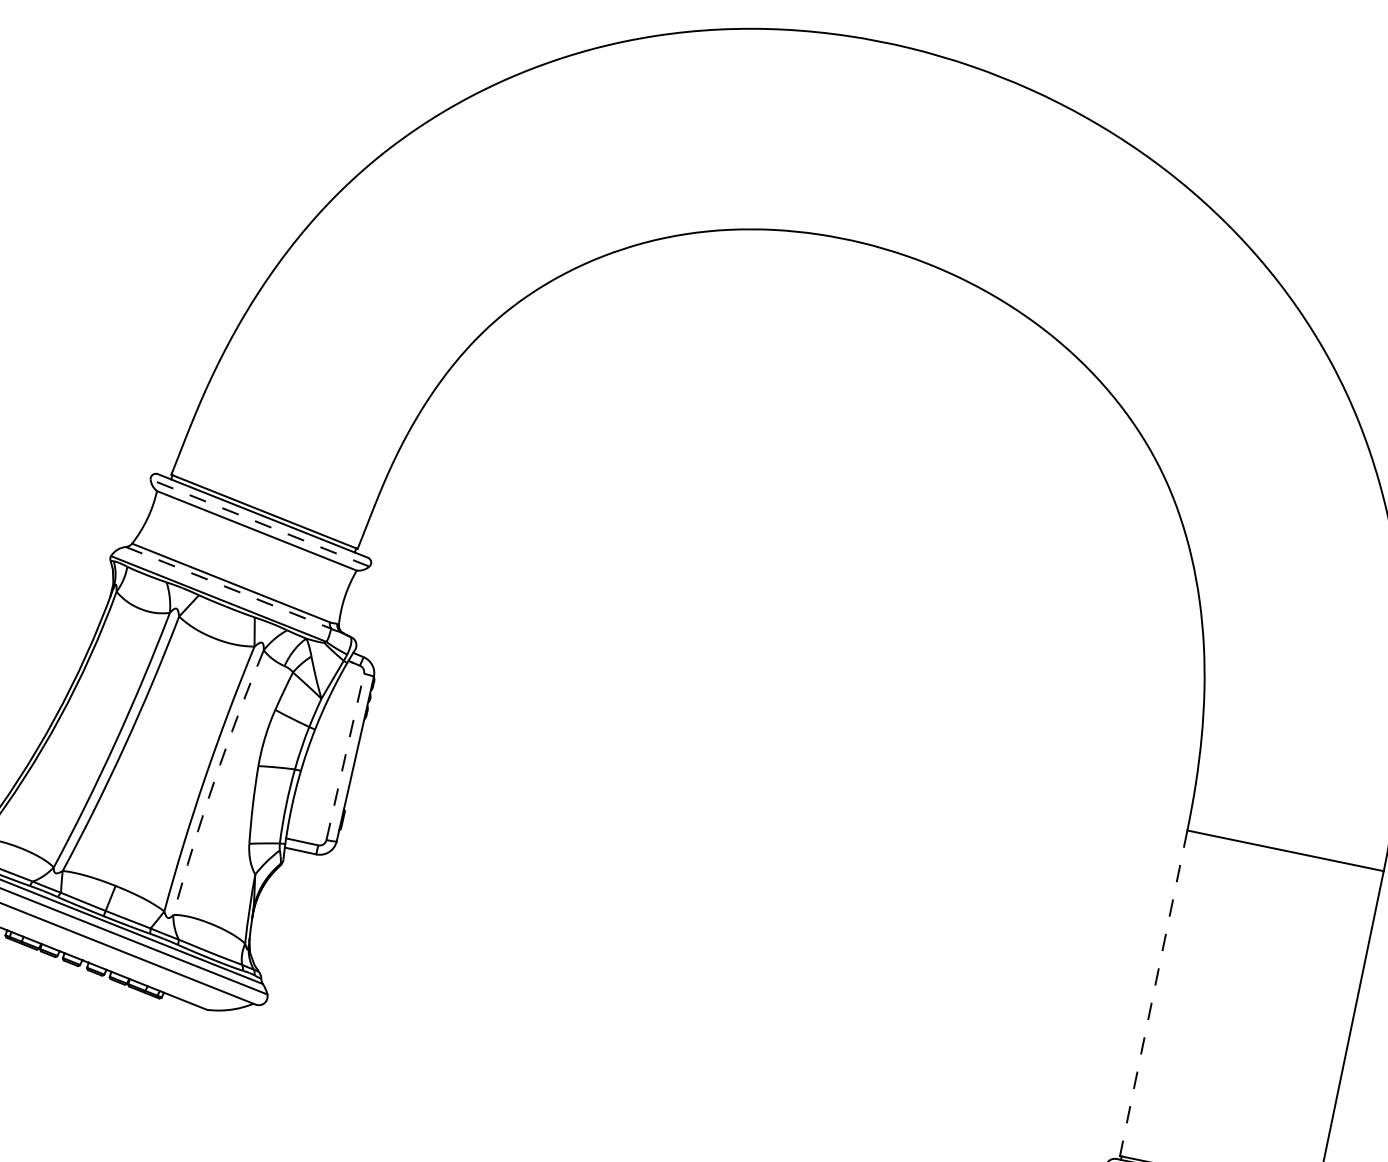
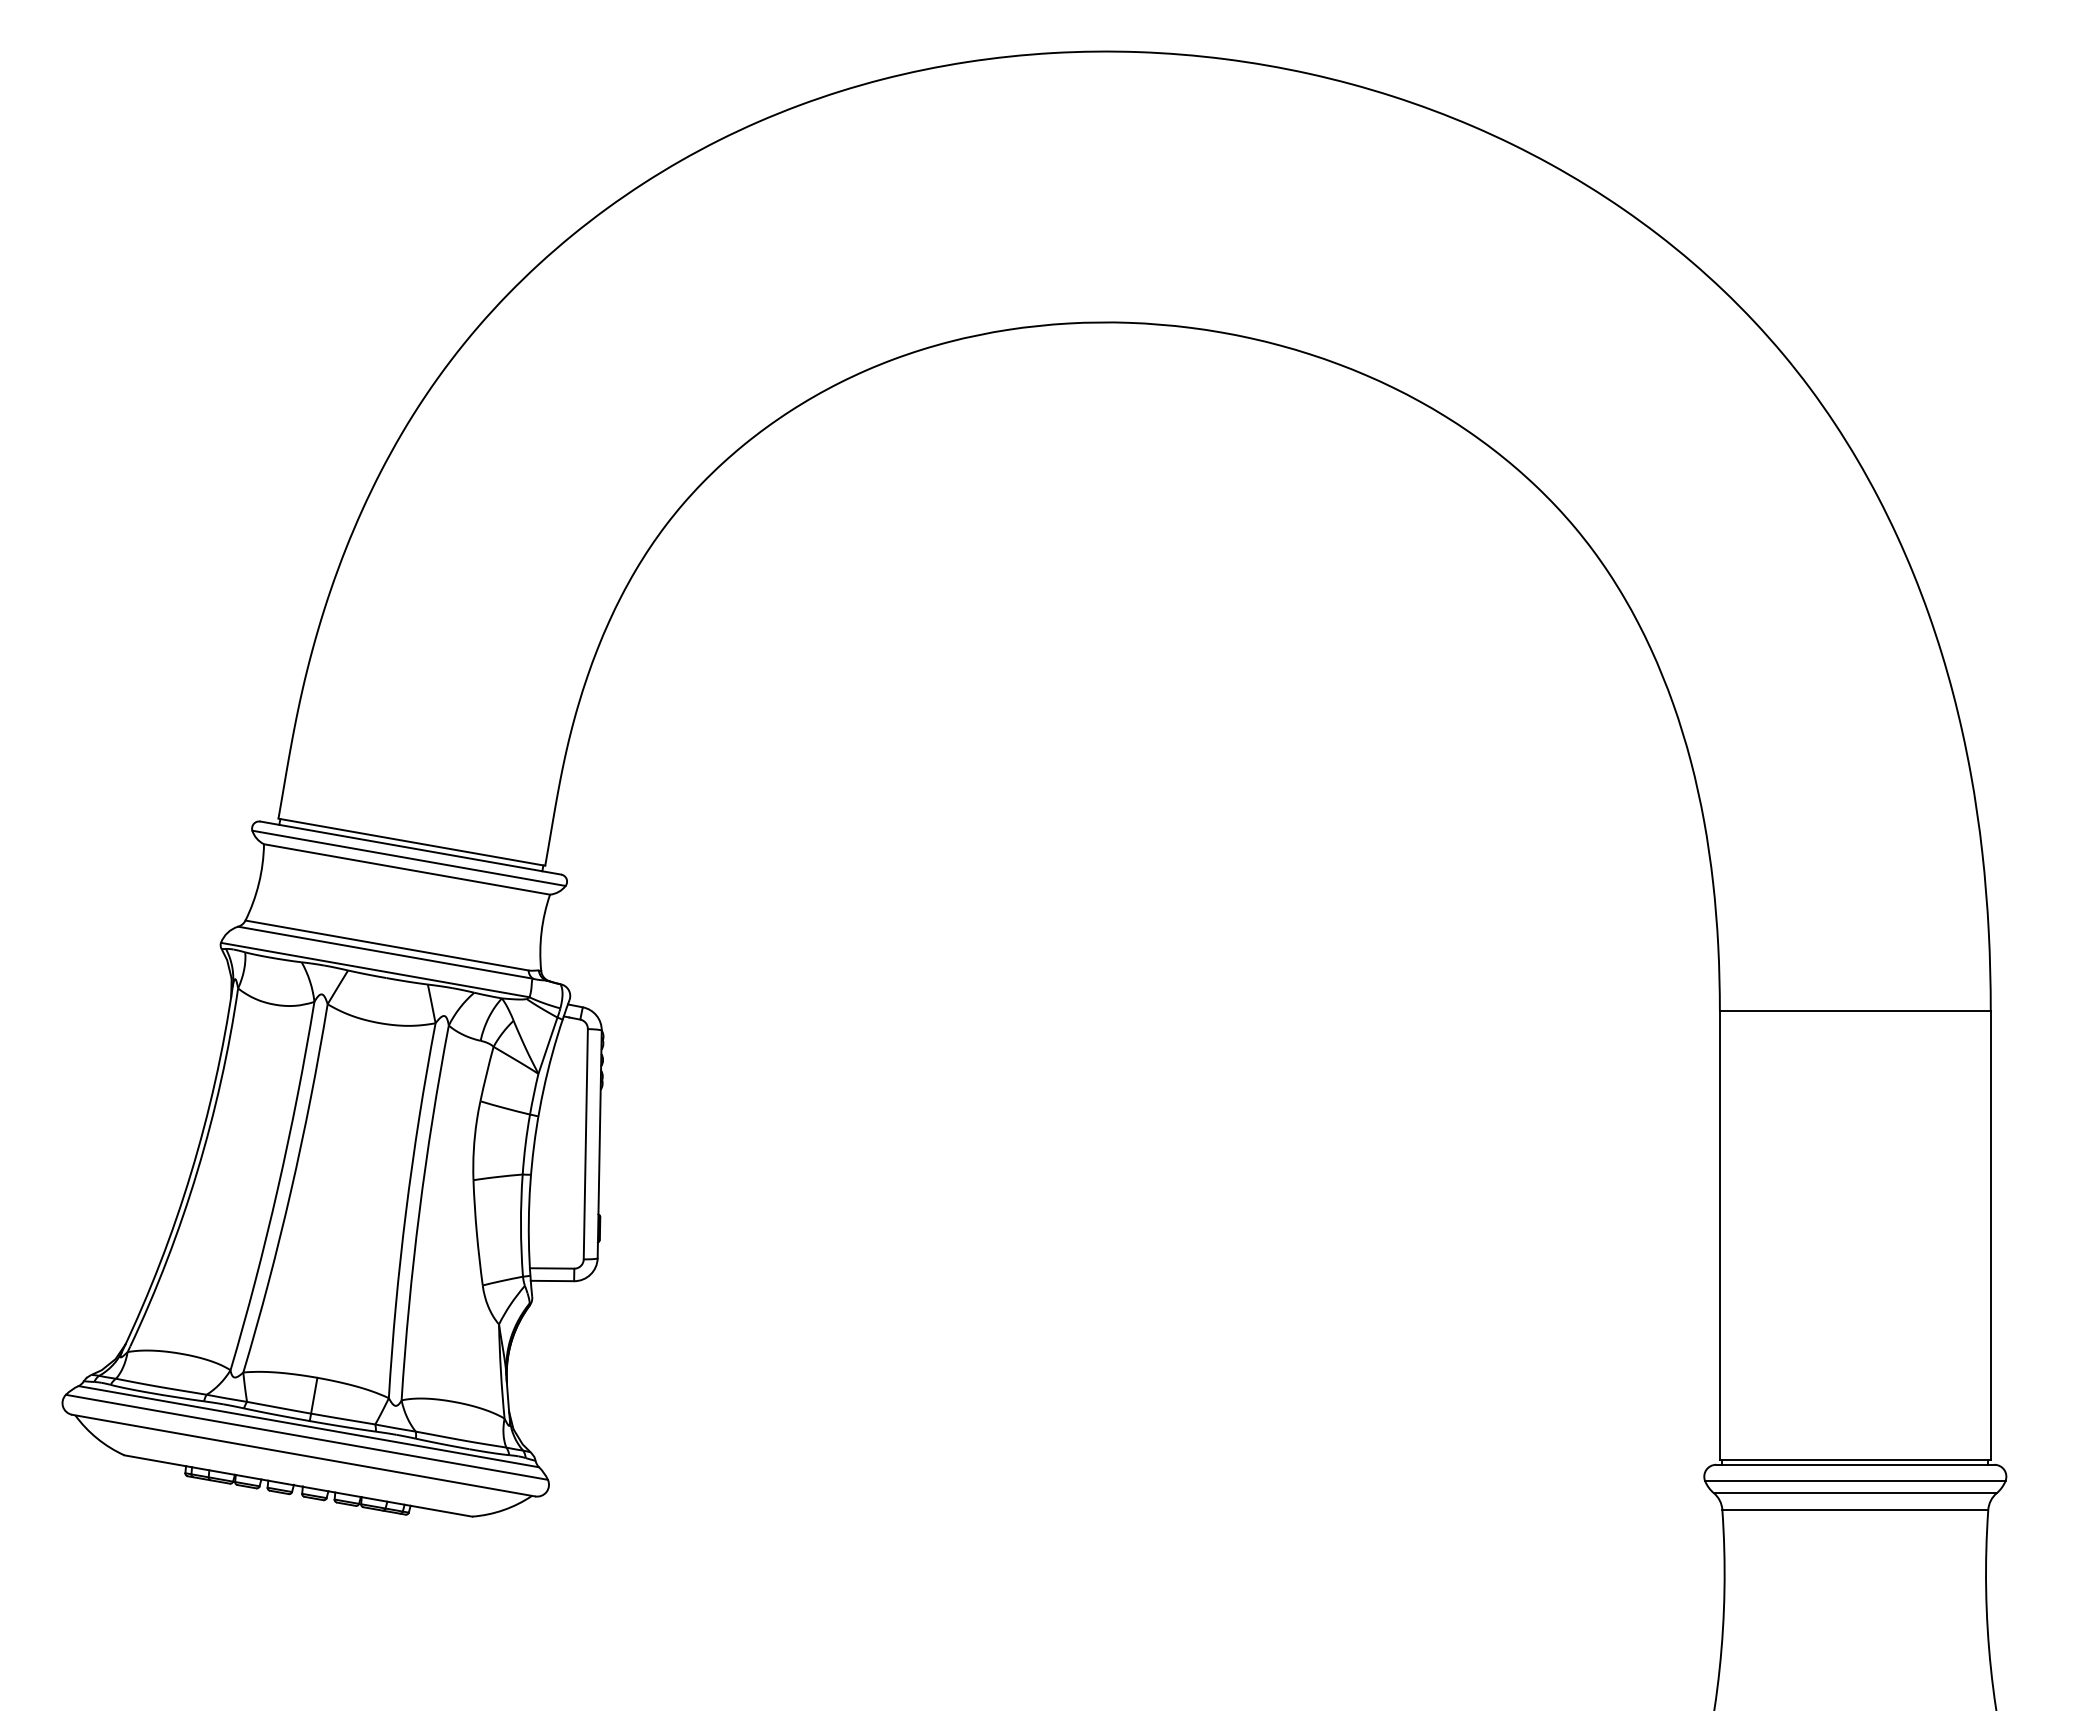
line: (259, 523) -> (408, 858), dashed -> solid
line: (228, 587) -> (385, 952), dashed -> solid
line: (345, 756) -> (585, 1143), dashed -> solid
arc: (214, 781) -> (419, 1212), dashed -> solid
line: (1153, 993) -> (1719, 1235), dashed -> solid

